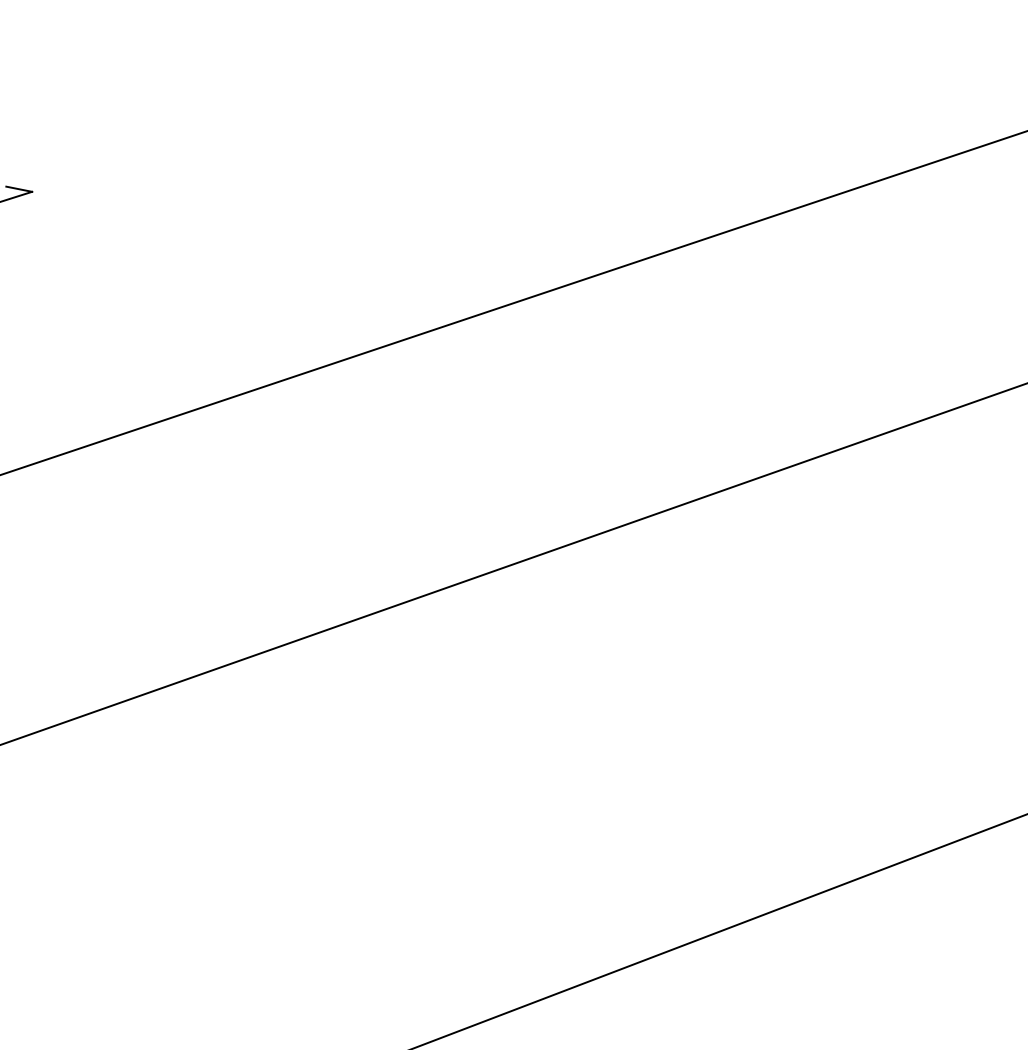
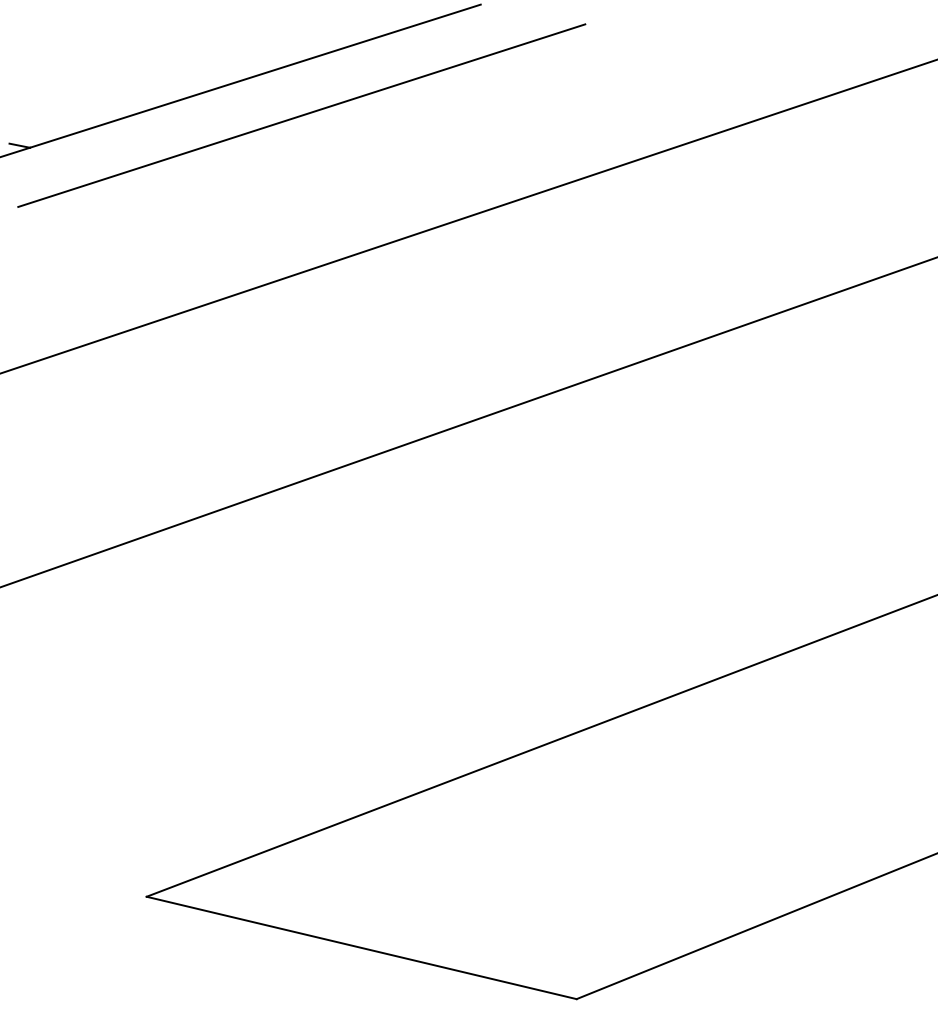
line: (316, 100) -> (255, 75), added
line: (375, 151) -> (301, 115), added

